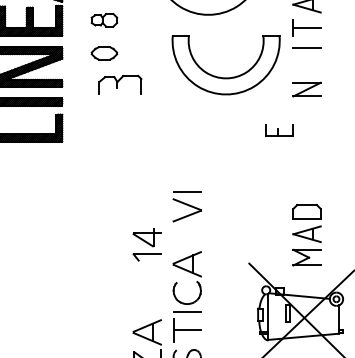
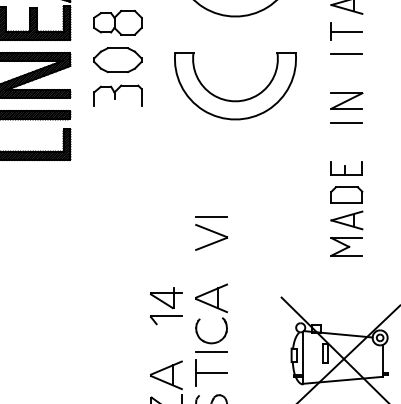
part: (104, 20) -> (117, 22), size x1.67
part: (104, 52) -> (117, 59), size x1.67
part: (226, 77) -> (235, 100), moved
part: (119, 84) -> (117, 95), moved
line: (306, 108) -> (346, 122), added
part: (279, 130) -> (346, 168), moved
part: (306, 235) -> (346, 221), moved
part: (146, 244) -> (165, 306), moved

